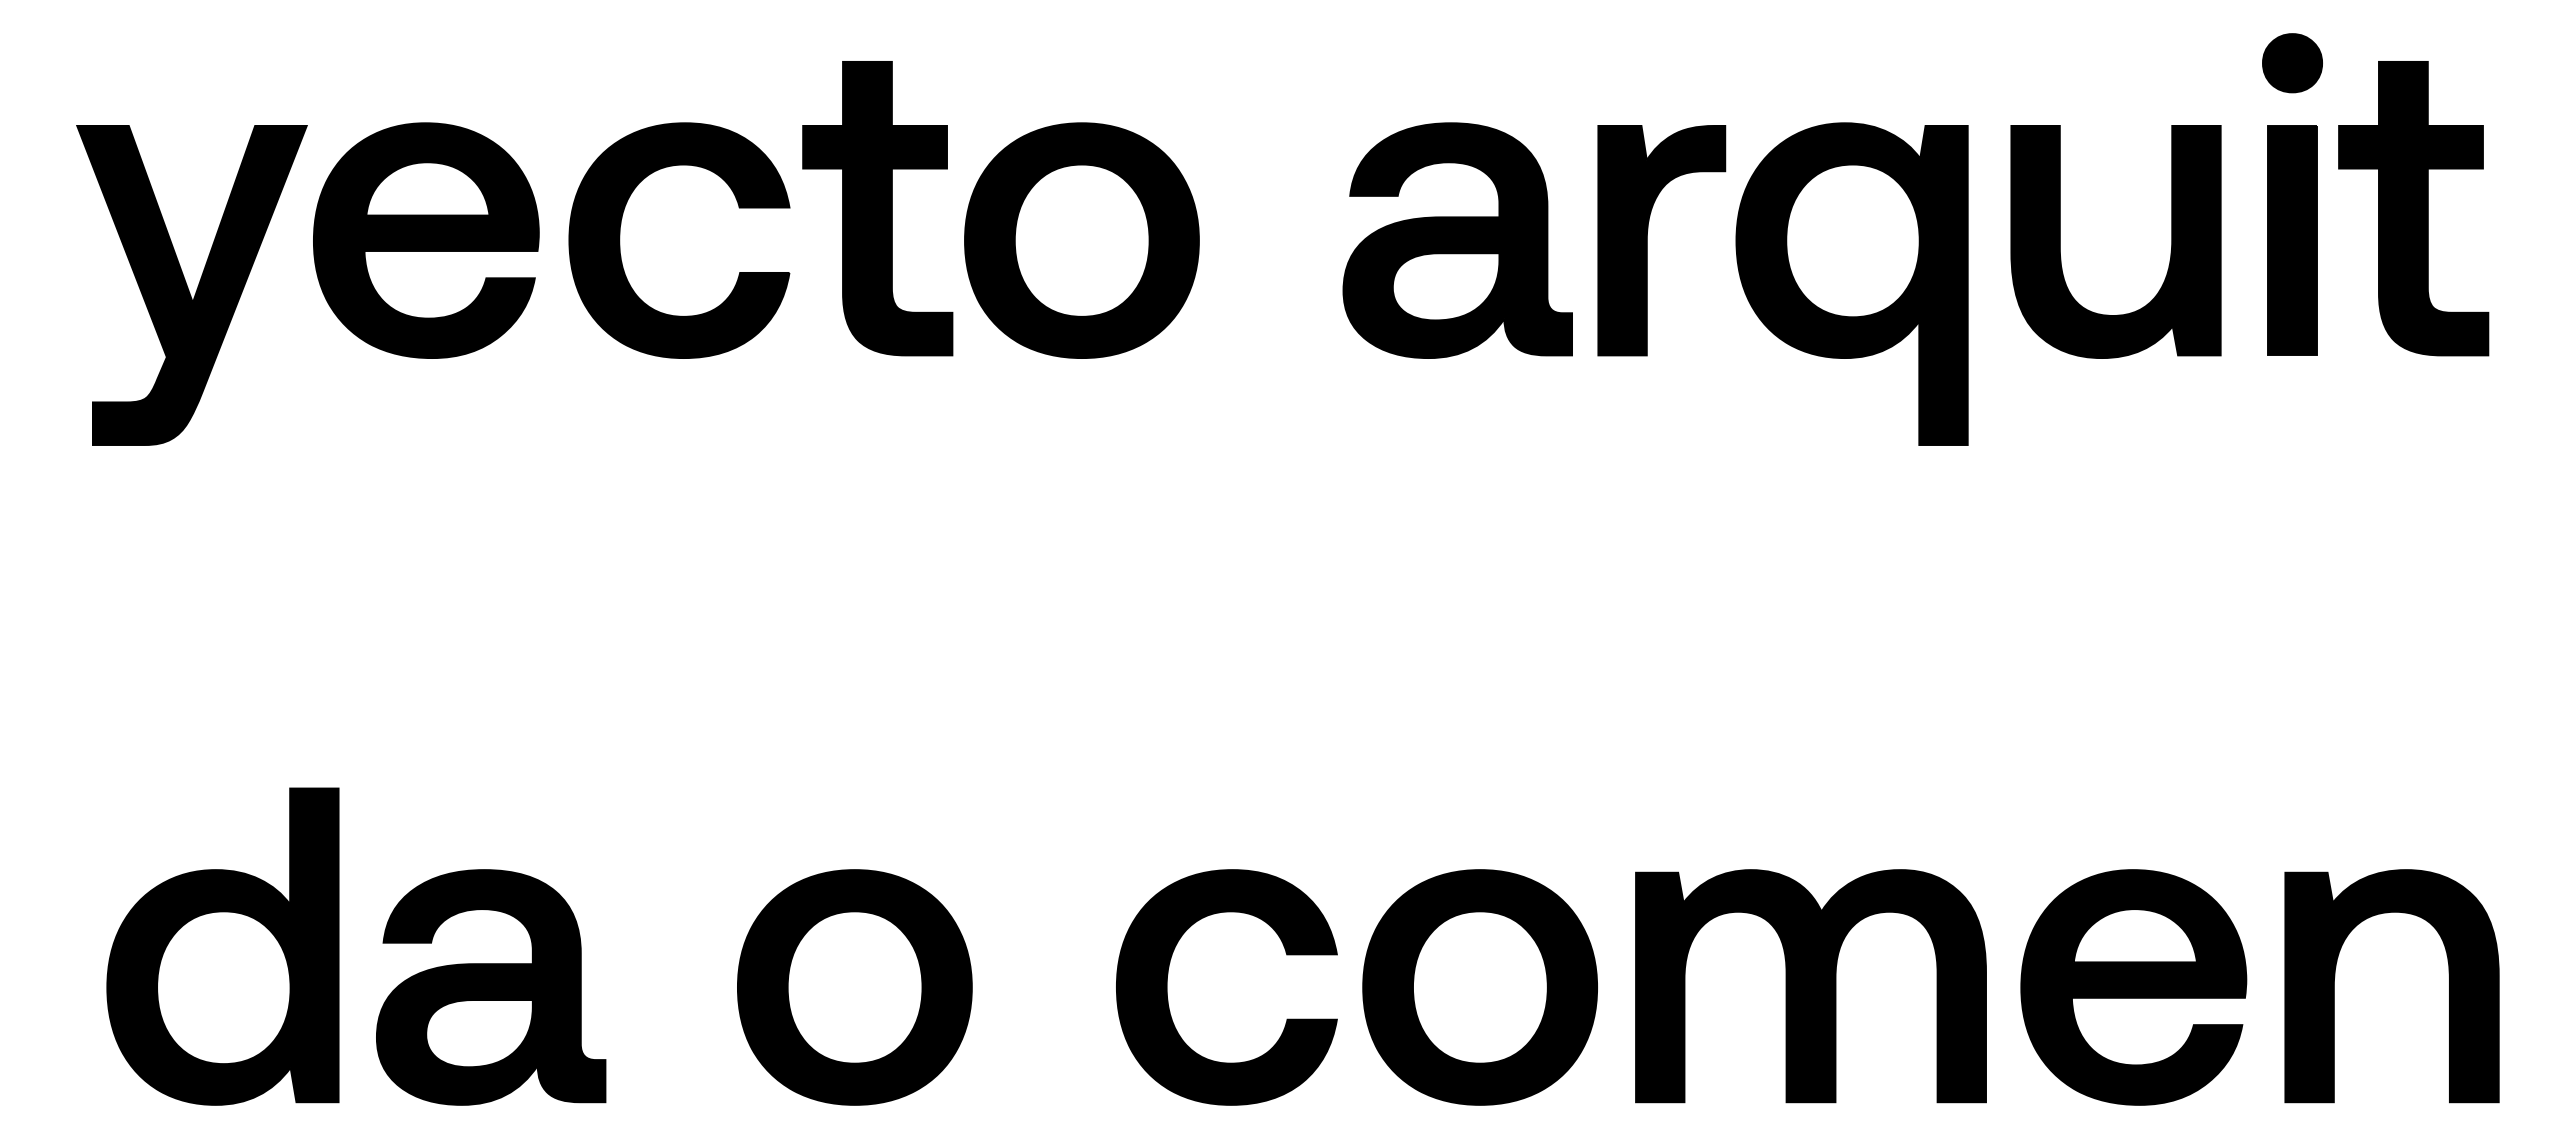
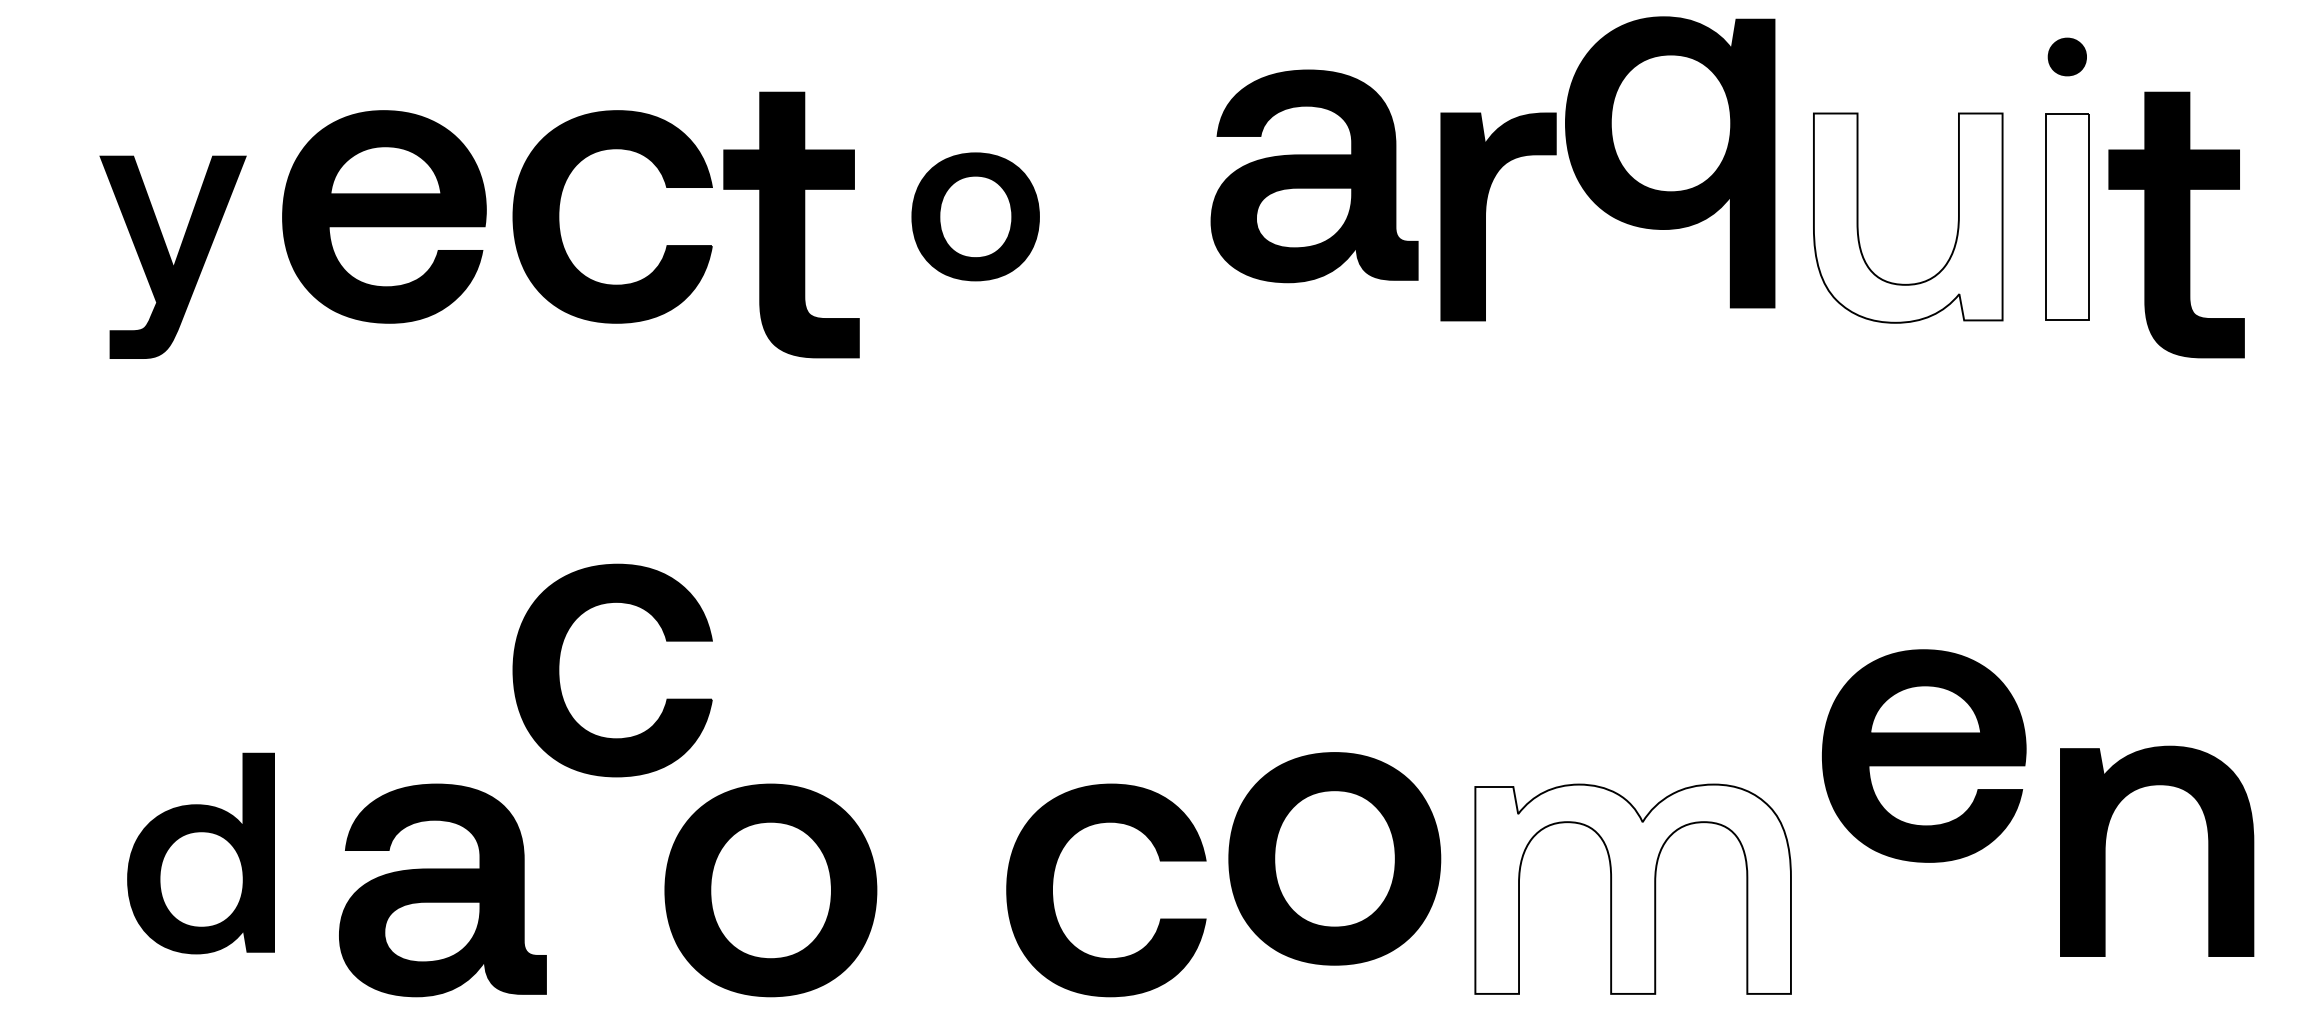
part: (2292, 63) -> (2067, 57), size x0.7
part: (877, 208) -> (791, 224), moved
part: (2413, 208) -> (2176, 224), moved
part: (1081, 240) -> (975, 216), size x0.6
part: (1457, 240) -> (1314, 176), moved
fill: (2292, 240) -> (2067, 216), removed
fill: (2115, 241) -> (1907, 217), removed
part: (1851, 283) -> (1669, 161), moved
part: (191, 285) -> (172, 257), size x0.7
part: (620, 743) -> (559, 670), added
part: (222, 946) -> (200, 853), size x0.7
part: (2335, 977) -> (2106, 843), moved
fill: (1811, 986) -> (1633, 889), removed
part: (1479, 987) -> (1334, 858), moved
part: (2133, 987) -> (1923, 756), moved

